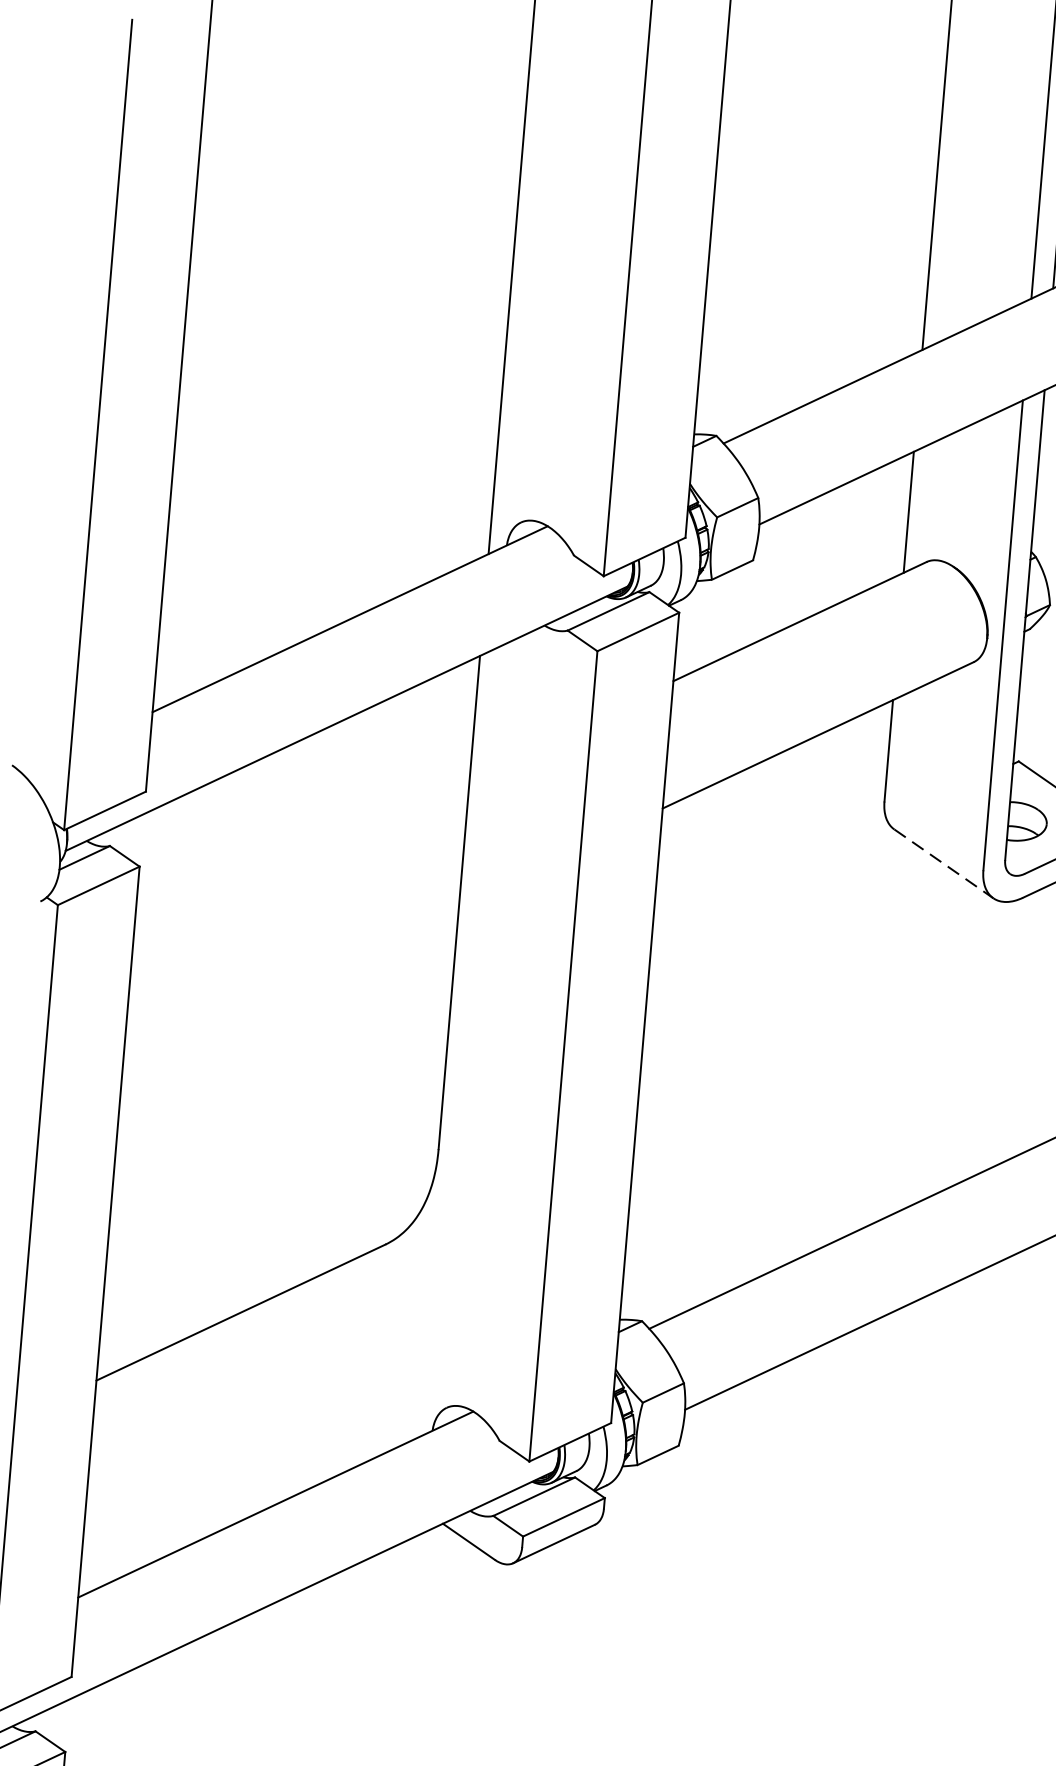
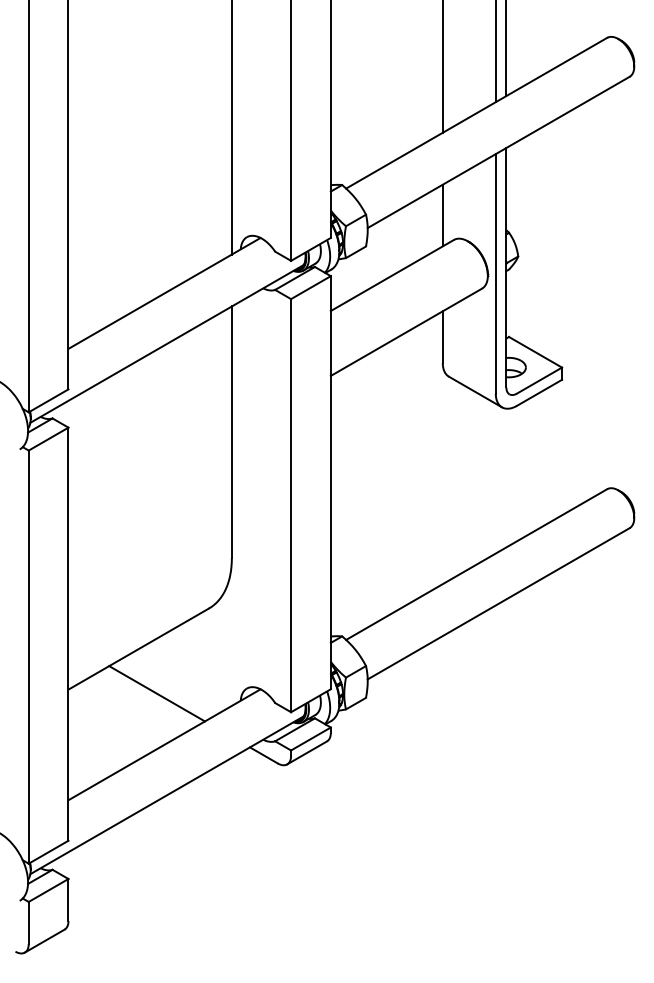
line: (943, 864) -> (475, 392), dashed -> solid
line: (270, 1402) -> (157, 693), added

